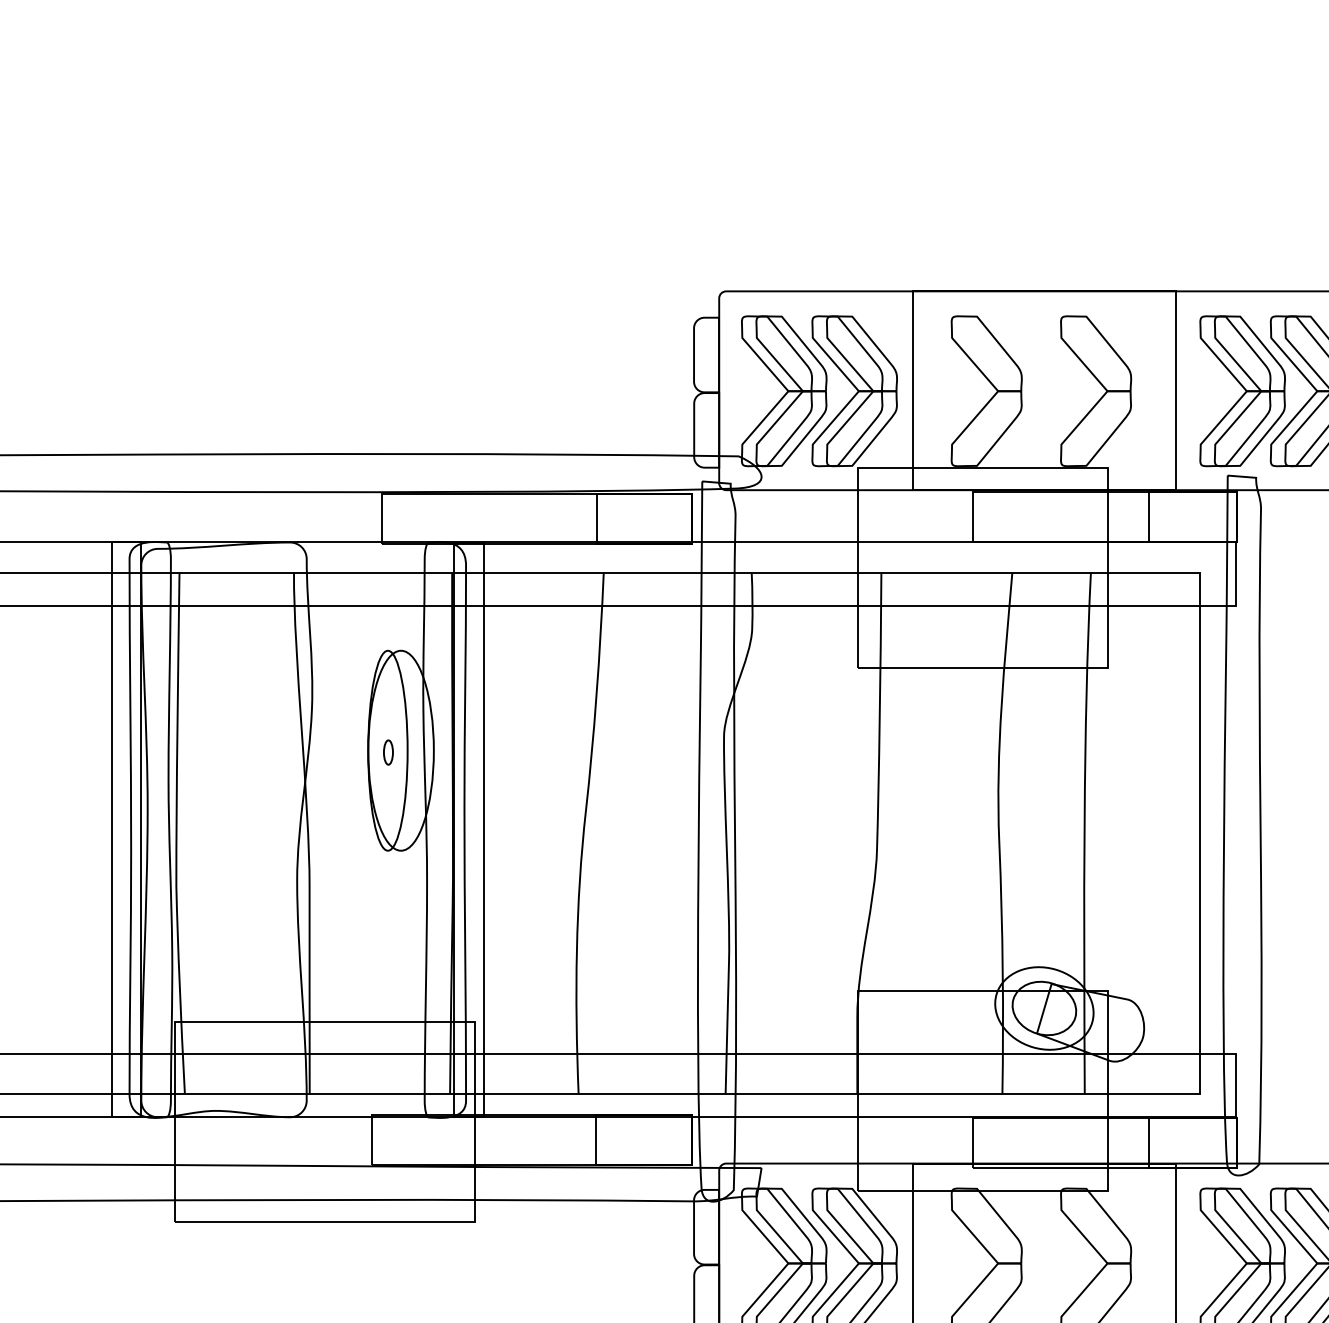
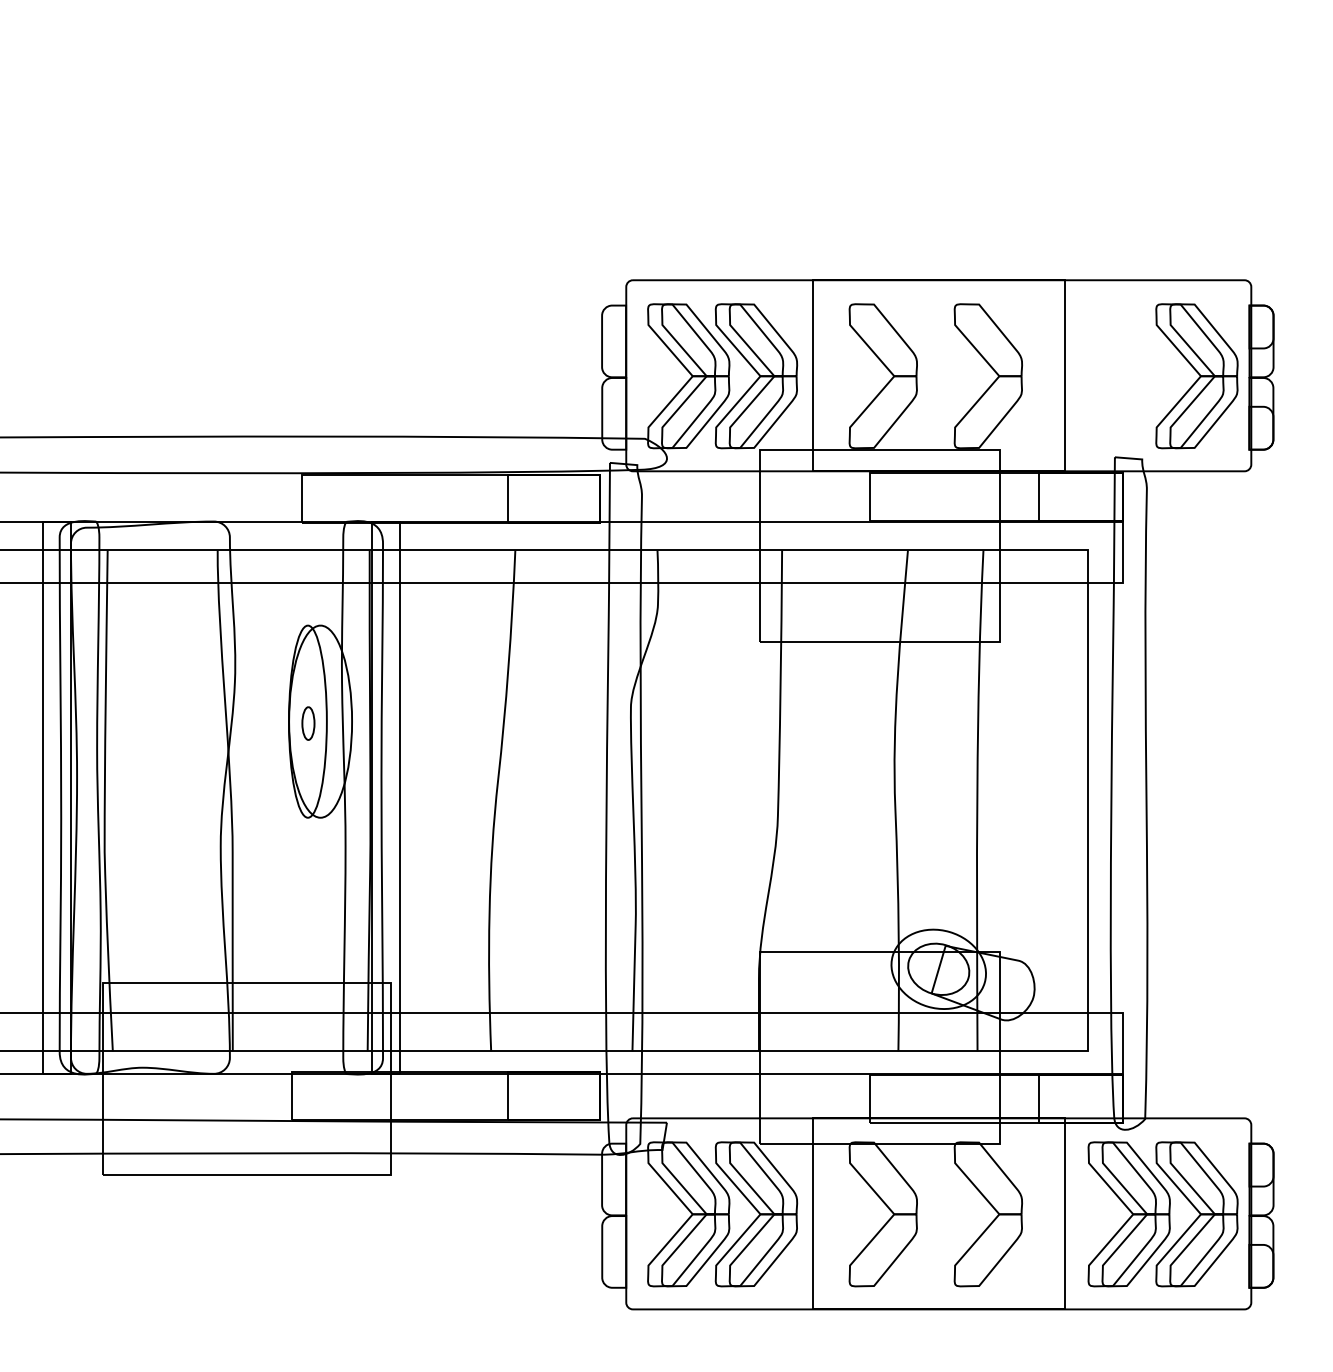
part: (1241, 391) -> (1128, 376), removed
part: (388, 751) -> (308, 722), size x1.4

